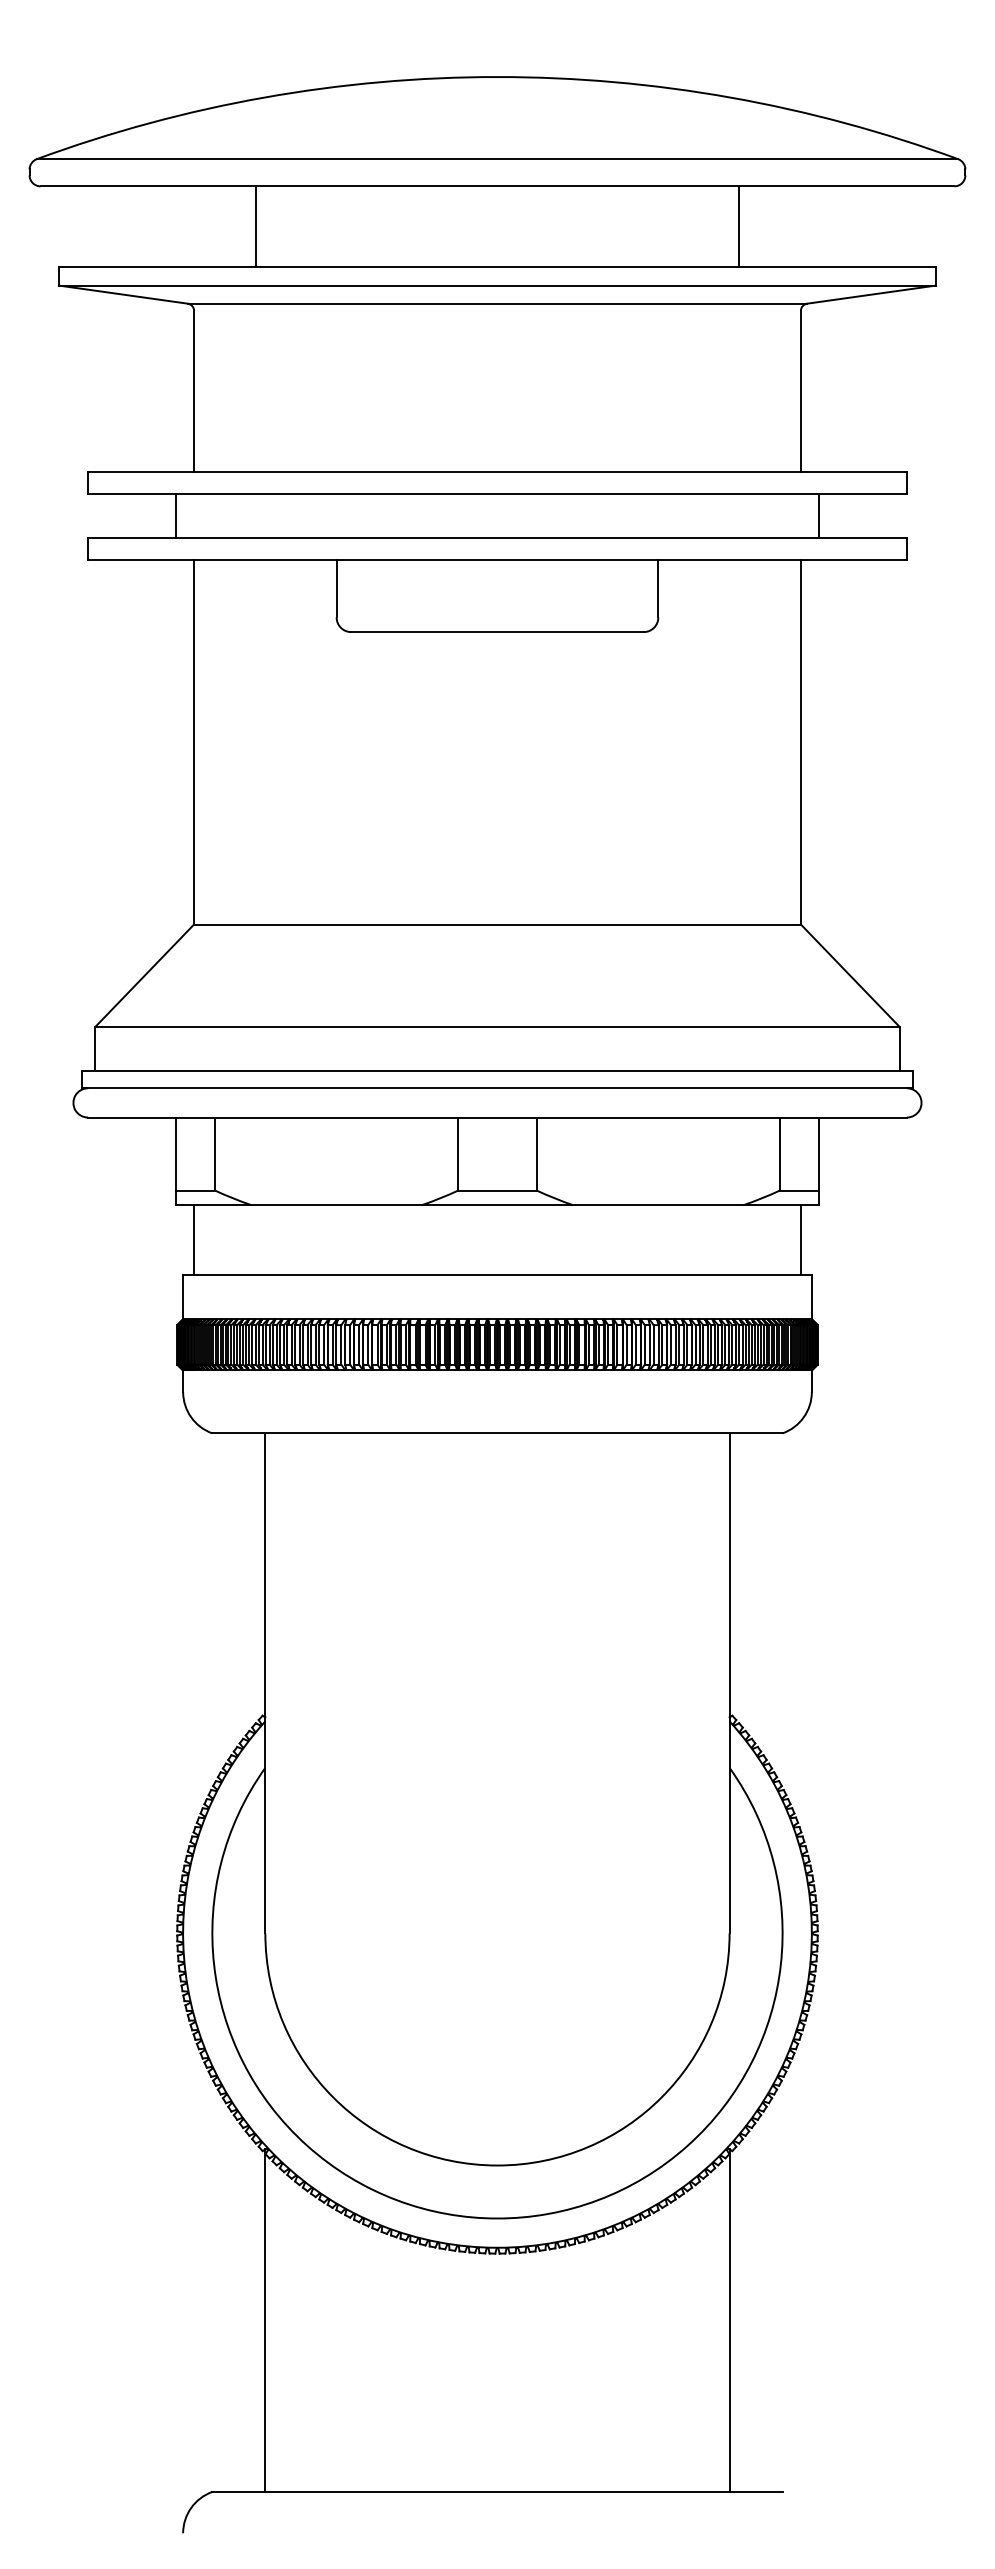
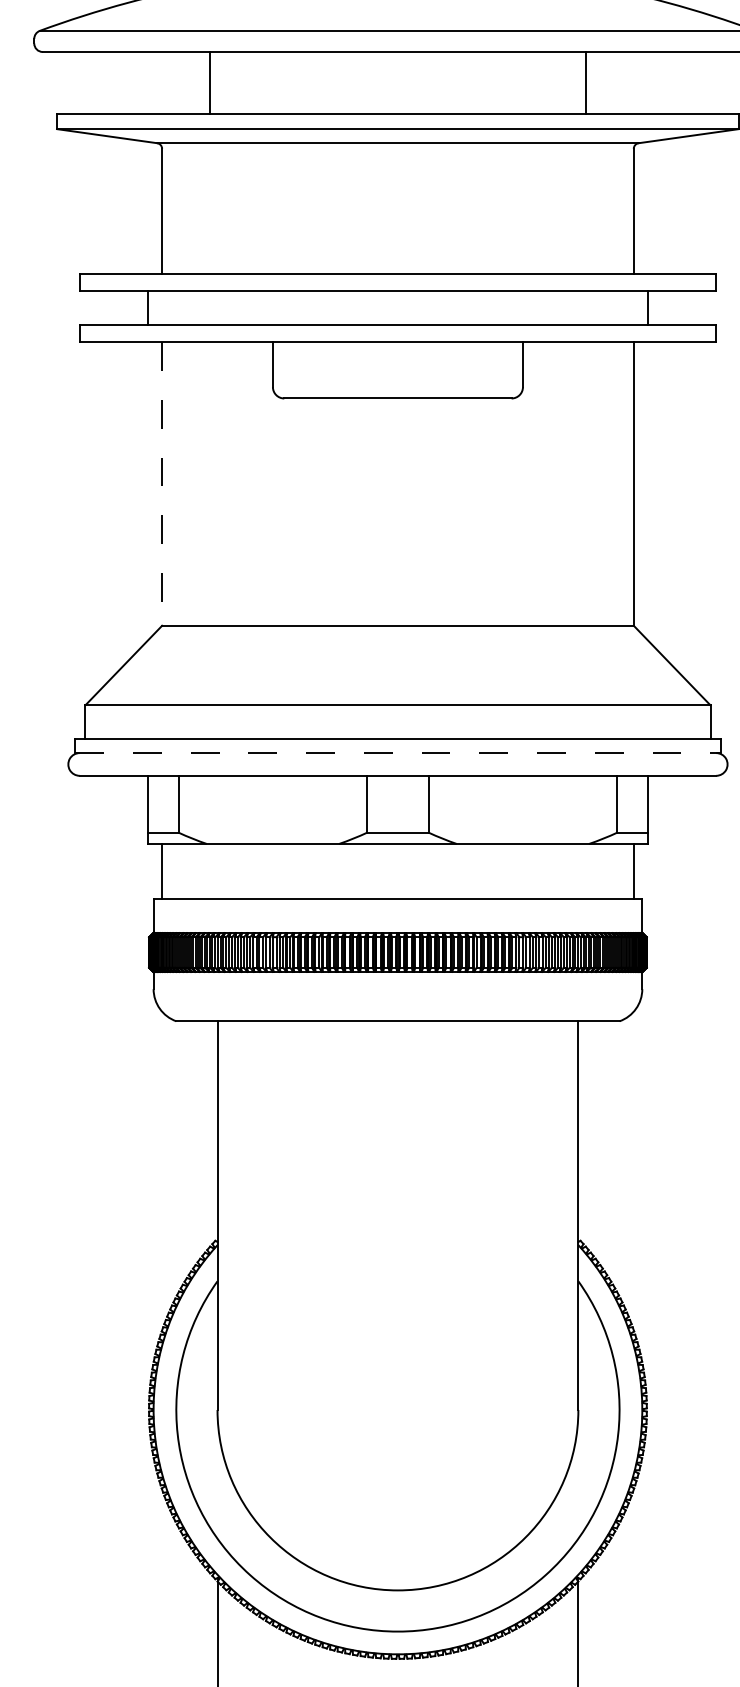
line: (194, 742) -> (162, 484), solid -> dashed
line: (498, 1088) -> (398, 753), solid -> dashed

